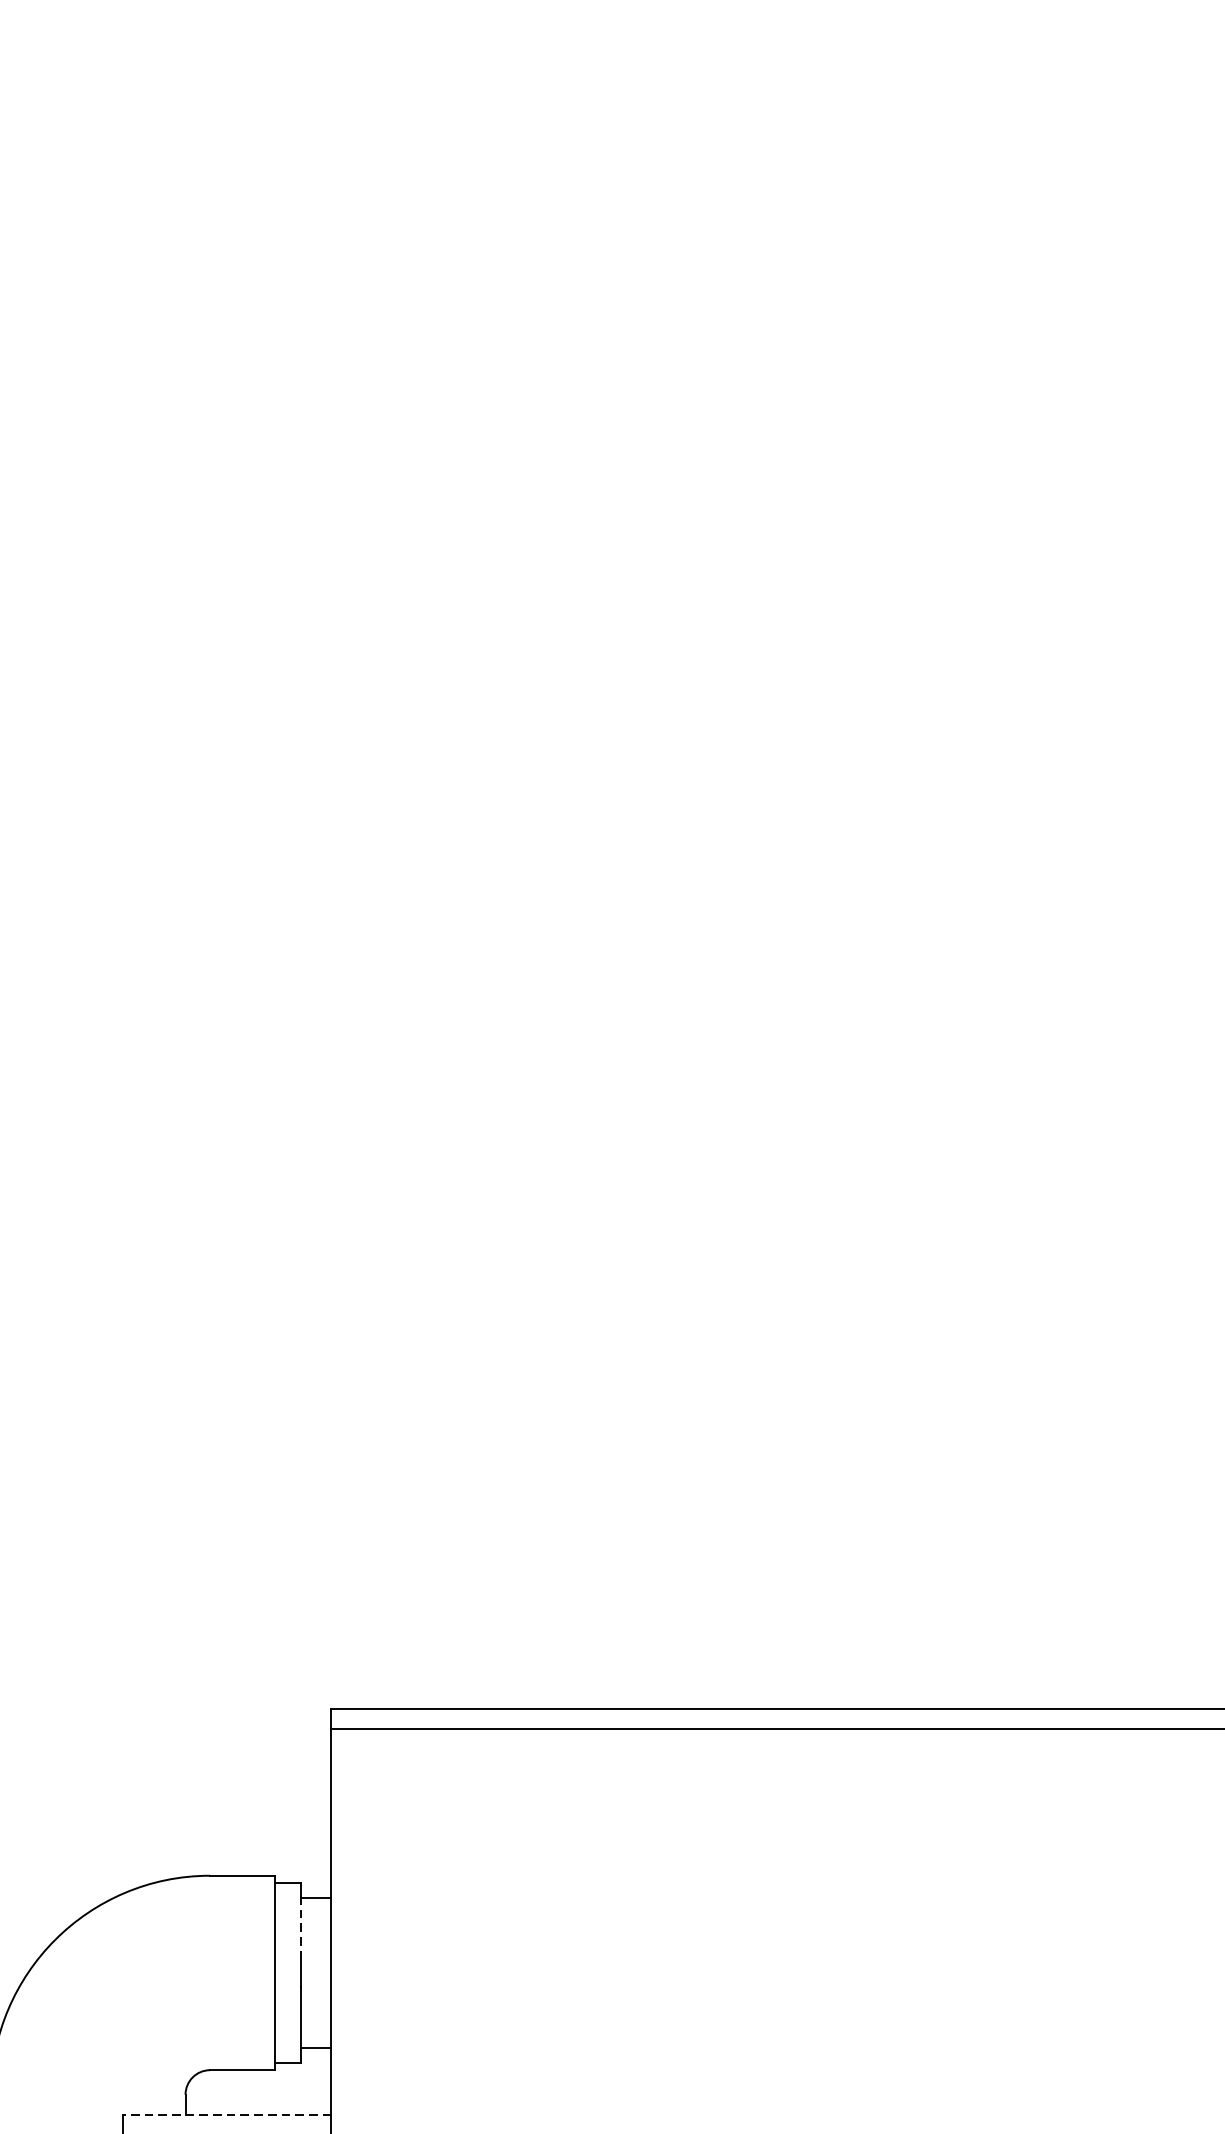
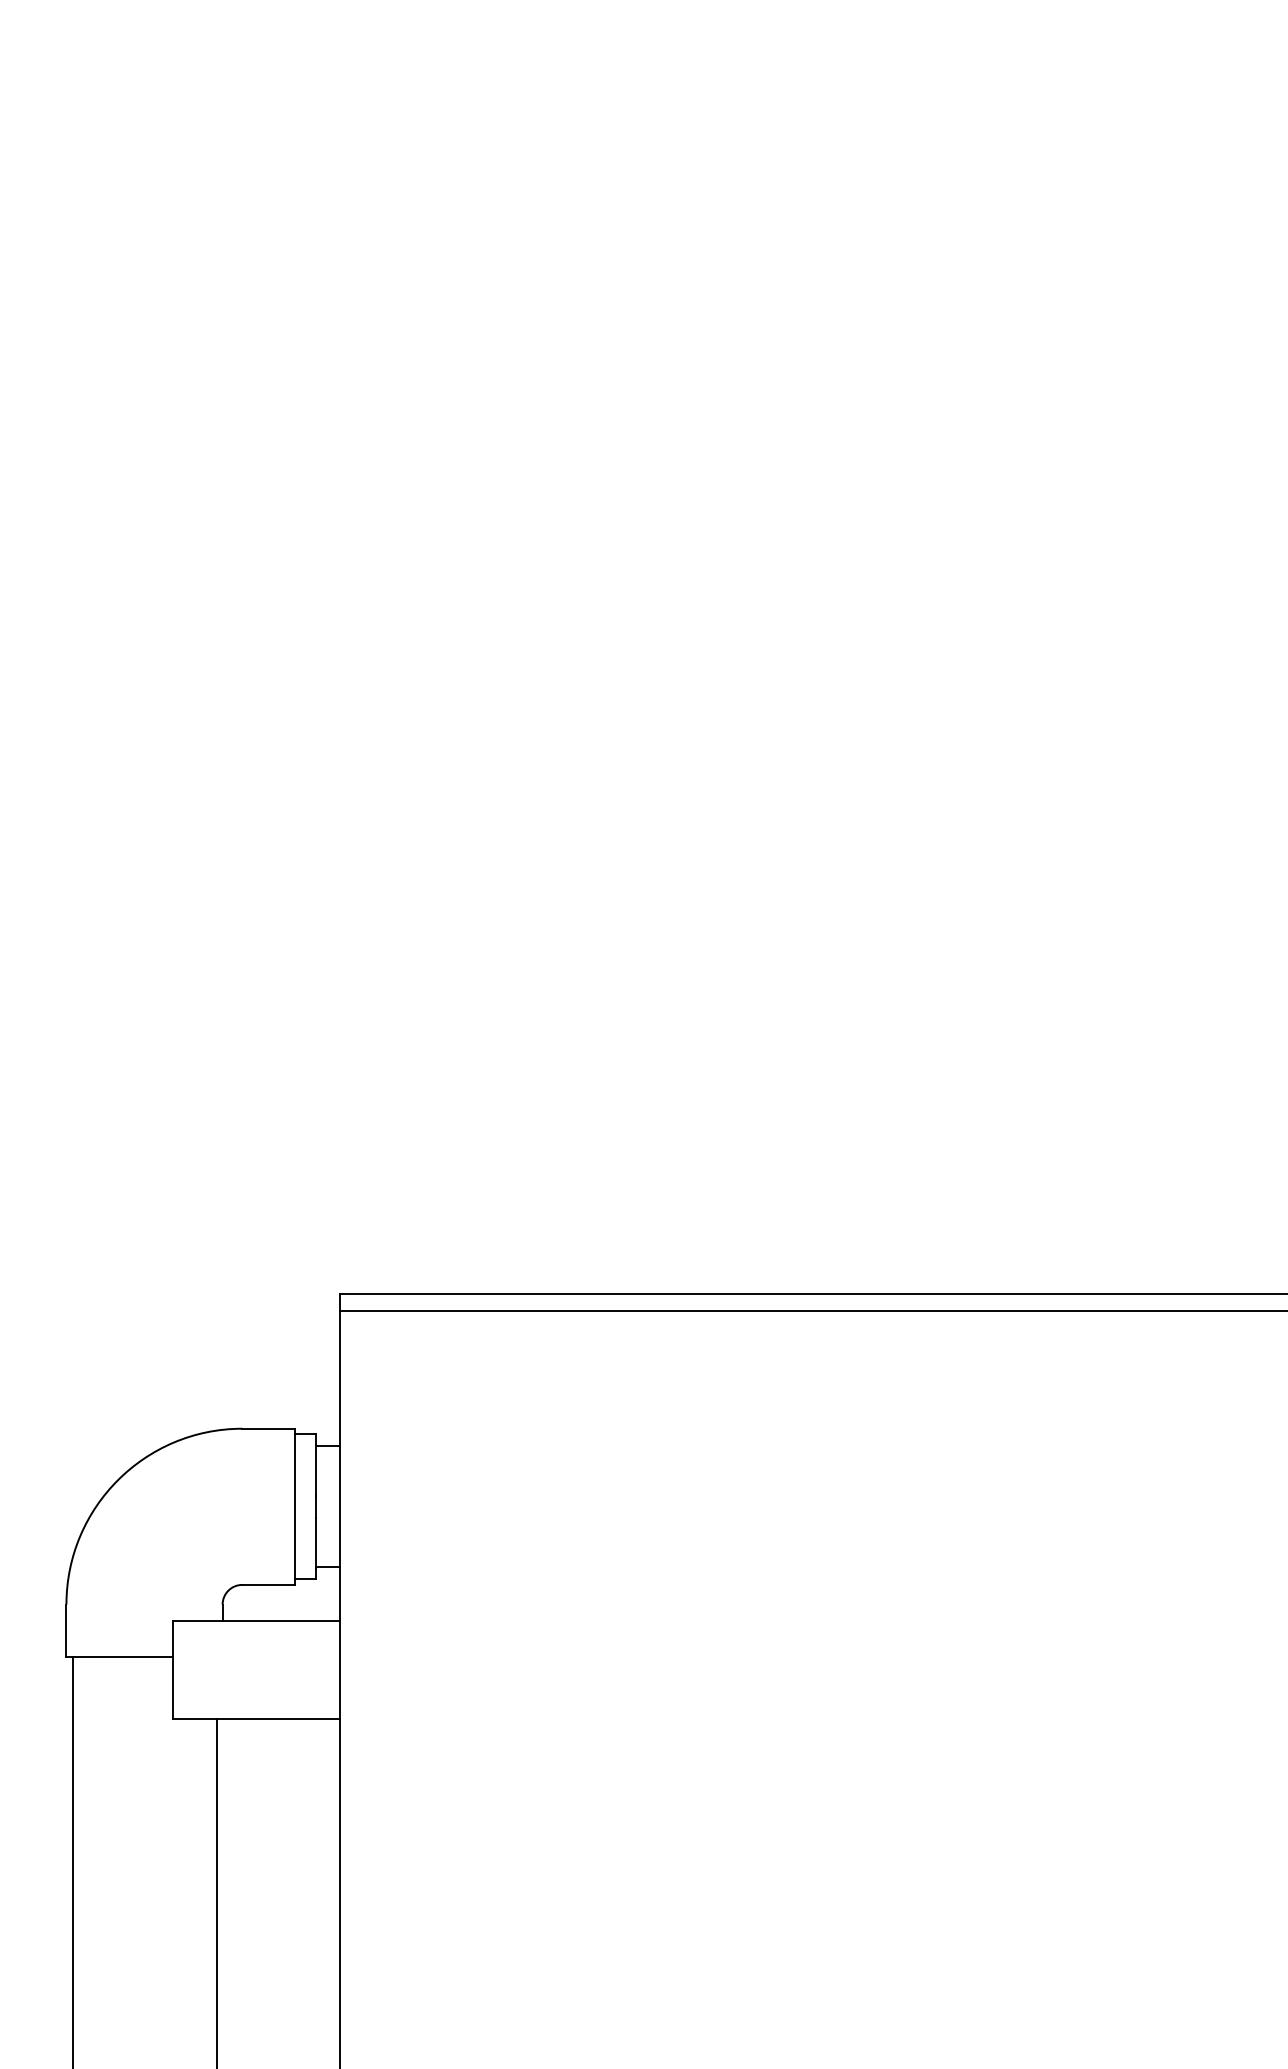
line: (301, 1926) -> (315, 1469), dashed -> solid
line: (227, 2114) -> (256, 1620), dashed -> solid

